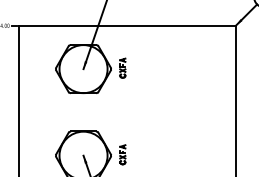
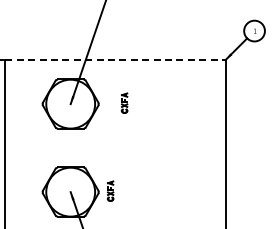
line: (127, 26) -> (115, 60), solid -> dashed
part: (122, 67) -> (124, 102), moved

